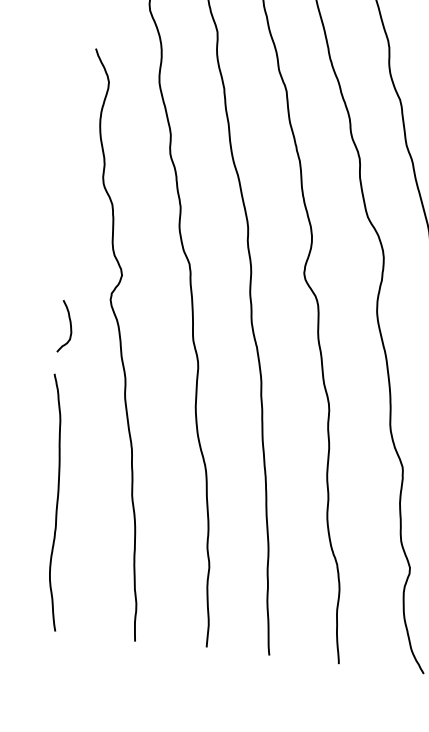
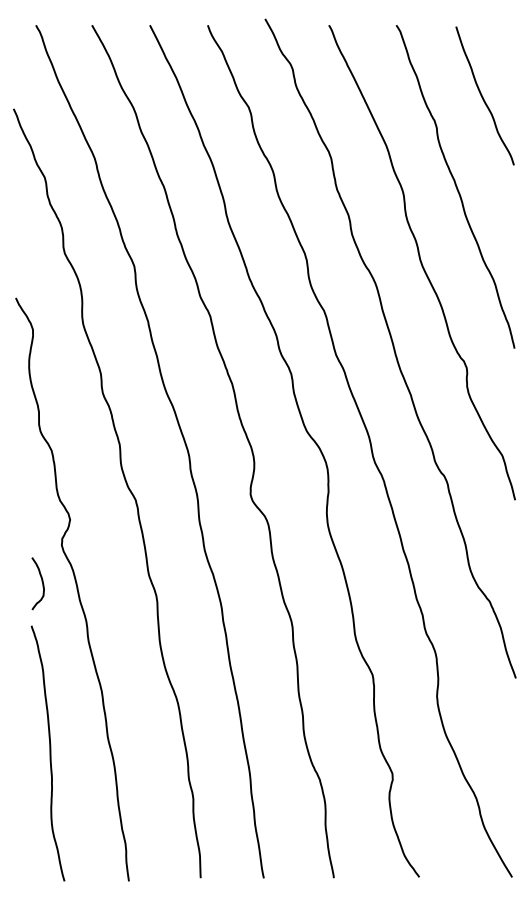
curve: (69, 325) -> (41, 581), moved
curve: (56, 502) -> (49, 753), moved

